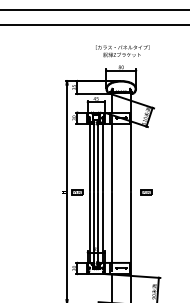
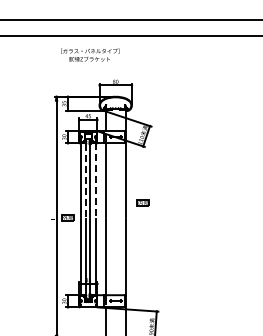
text: (122, 50) -> (90, 54), moved
line: (93, 155) -> (85, 178), solid -> dashed
line: (102, 157) -> (95, 180), solid -> dashed
part: (145, 191) -> (142, 202), moved

